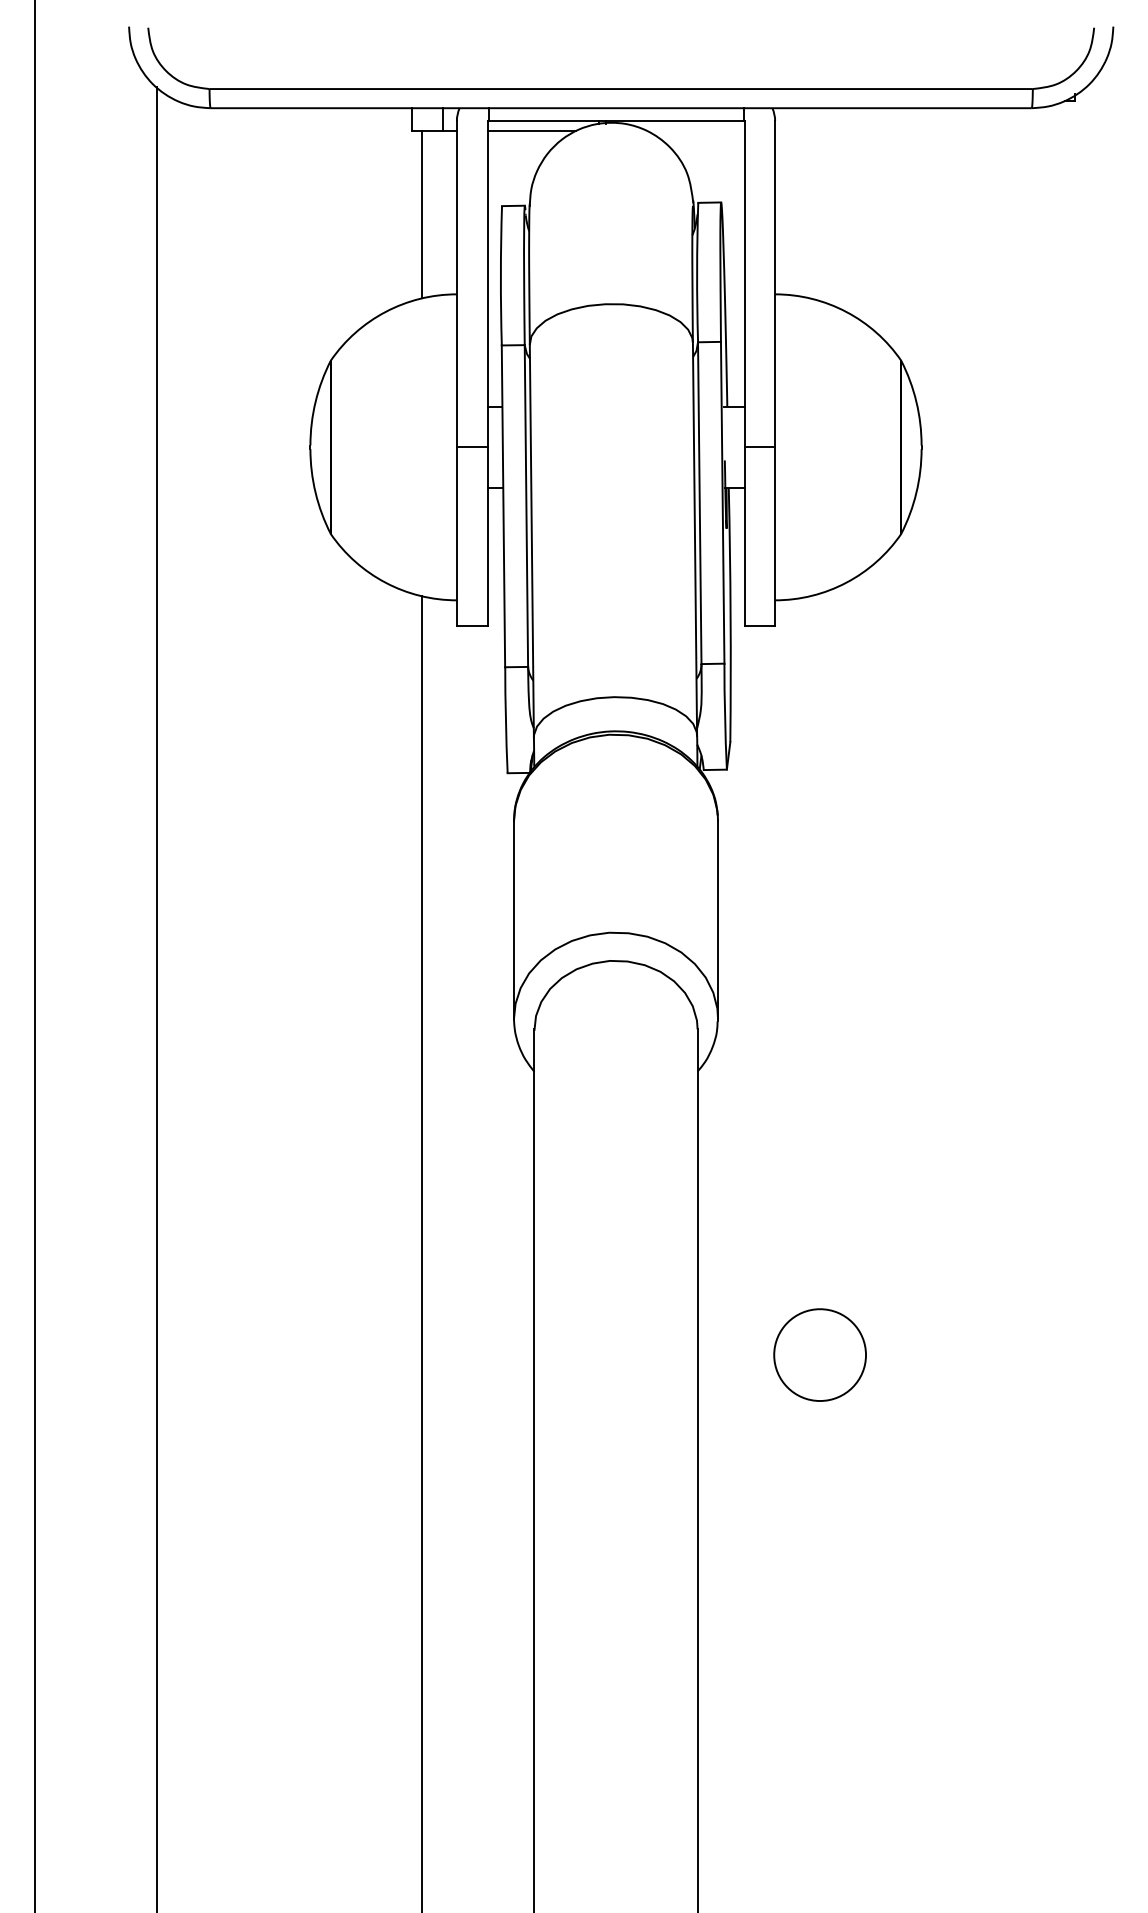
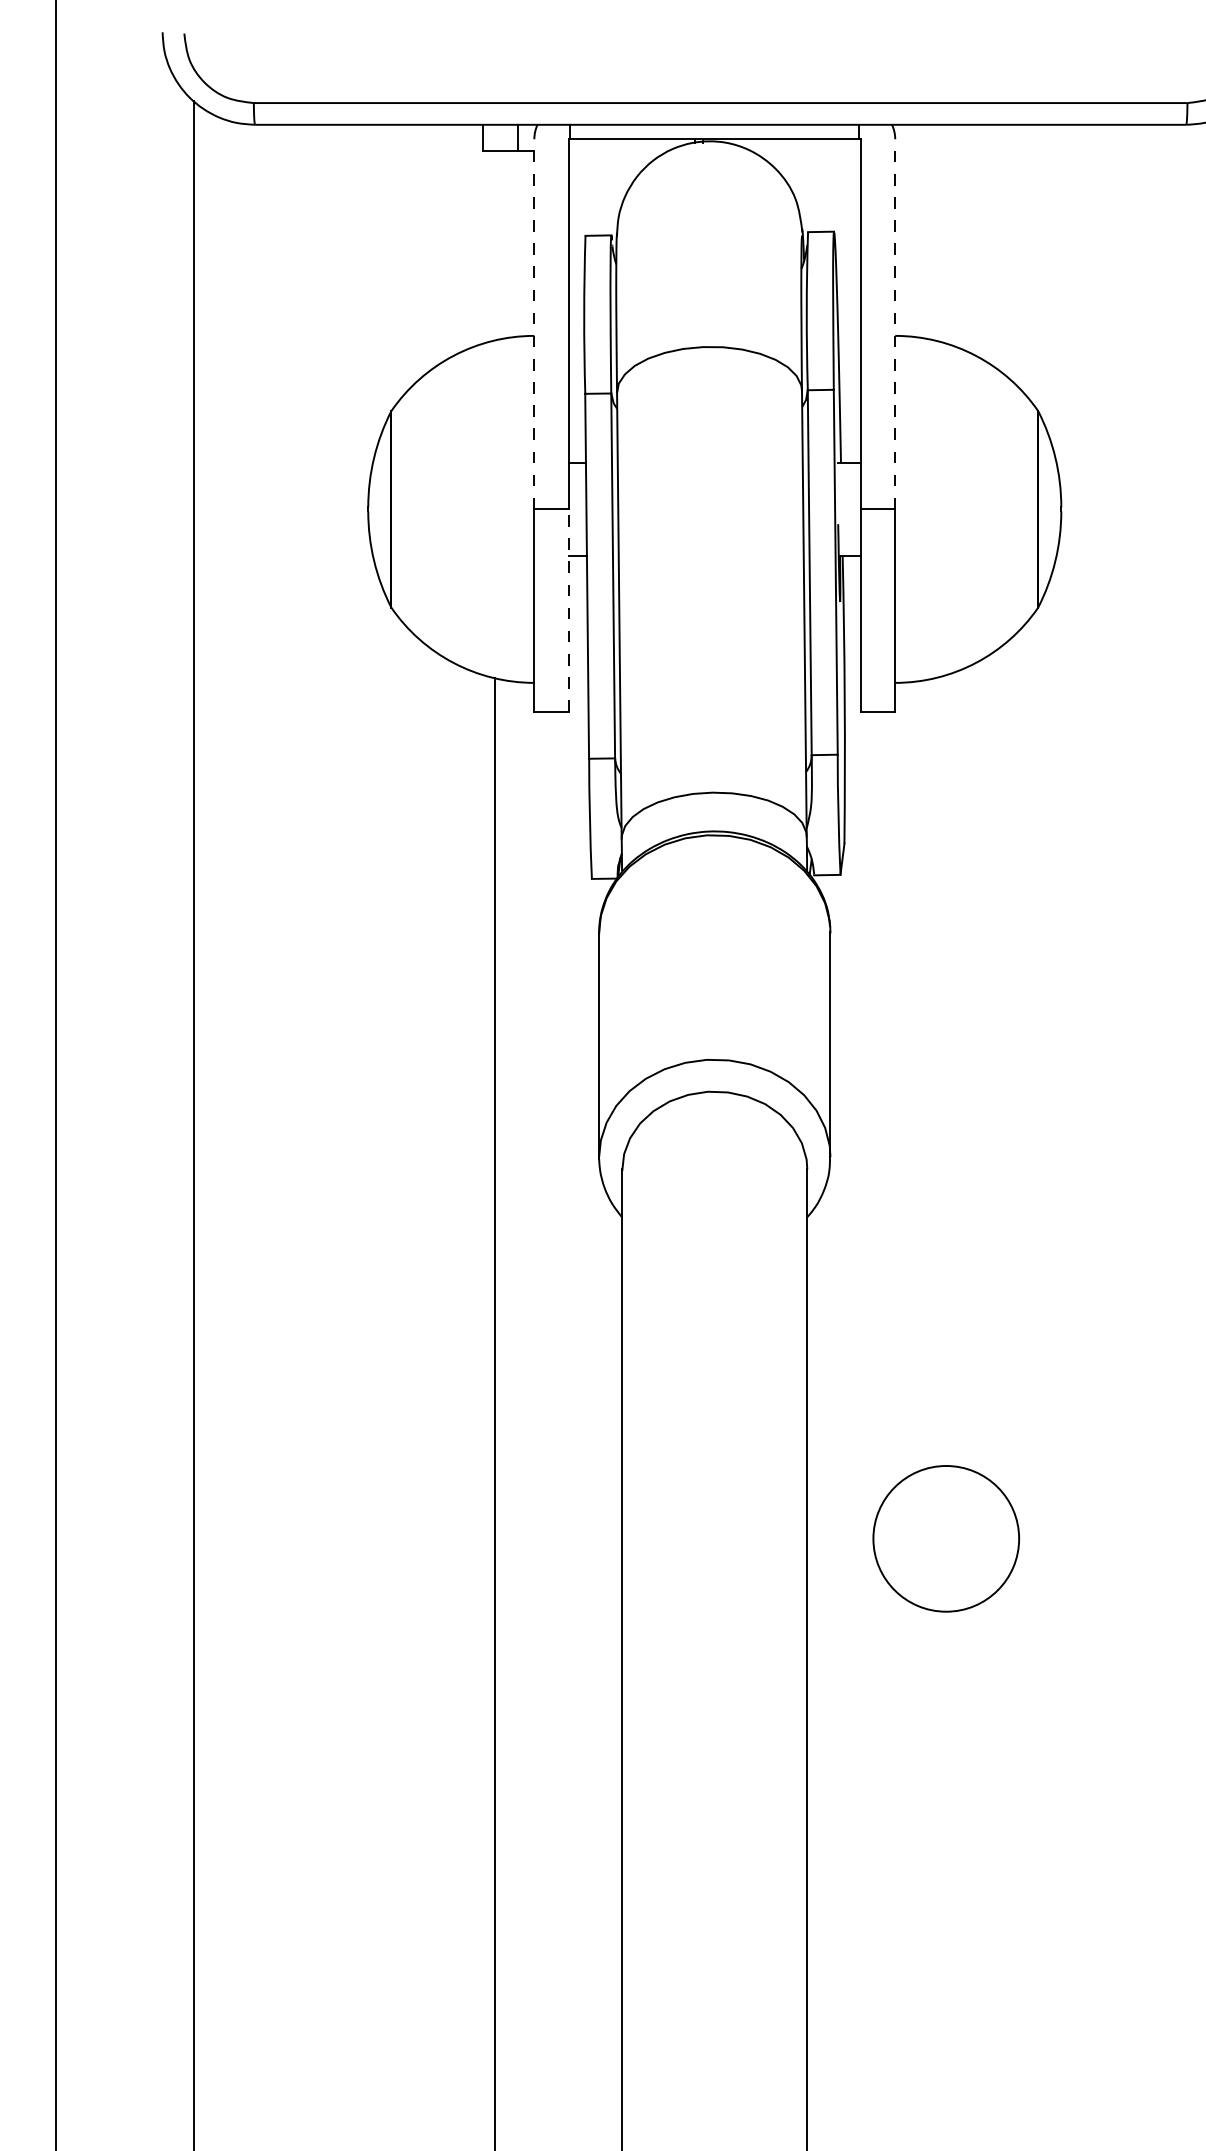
line: (531, 131) -> (618, 151), removed
line: (422, 214) -> (495, 245), removed
line: (456, 283) -> (533, 323), solid -> dashed
line: (775, 283) -> (895, 323), solid -> dashed
line: (487, 536) -> (569, 610), solid -> dashed
circle: (819, 1354) -> (945, 1538), size x1.4

